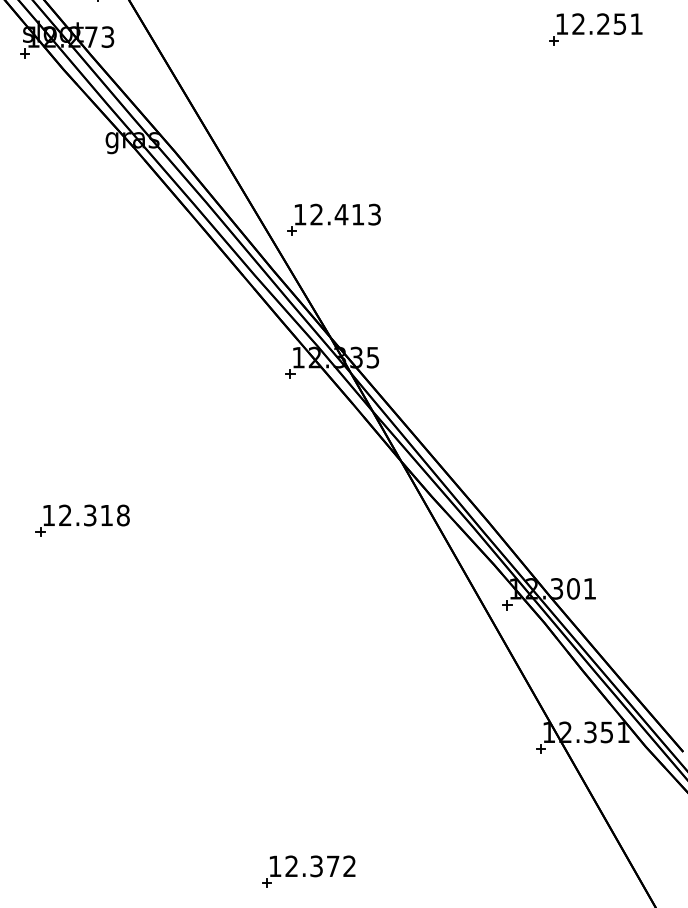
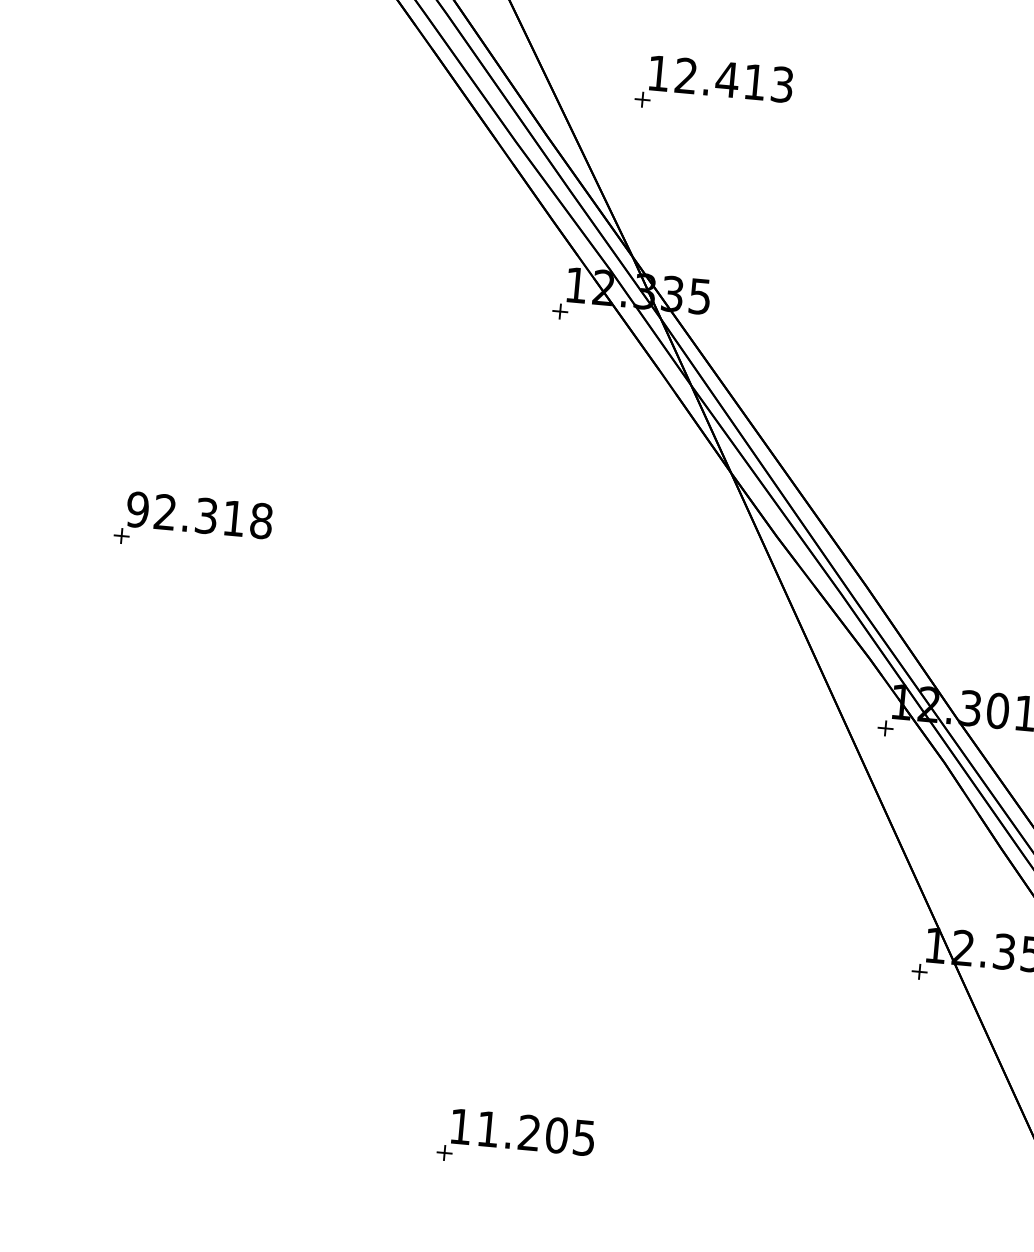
part: (333, 219) -> (713, 86), moved
text: (48, 515) -> (137, 509), 12.318 -> 92.318
text: (320, 866) -> (535, 1133), 12.372 -> 11.205

